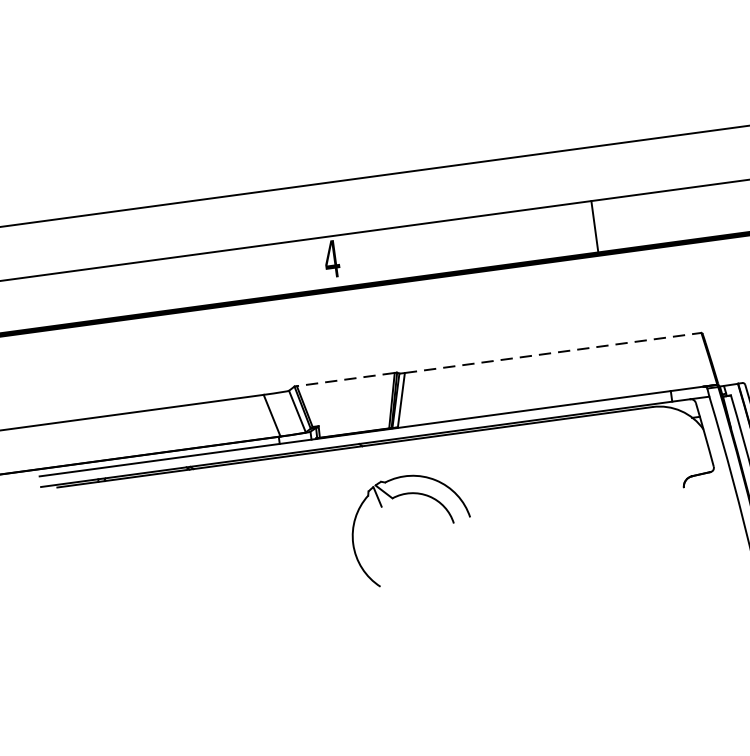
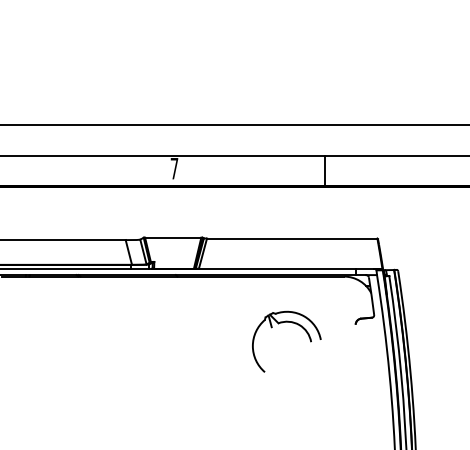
text: (331, 258) -> (174, 168), 4 -> 7
line: (553, 352) -> (292, 238), dashed -> solid
line: (344, 379) -> (172, 237), dashed -> solid
part: (399, 497) -> (282, 323), moved

